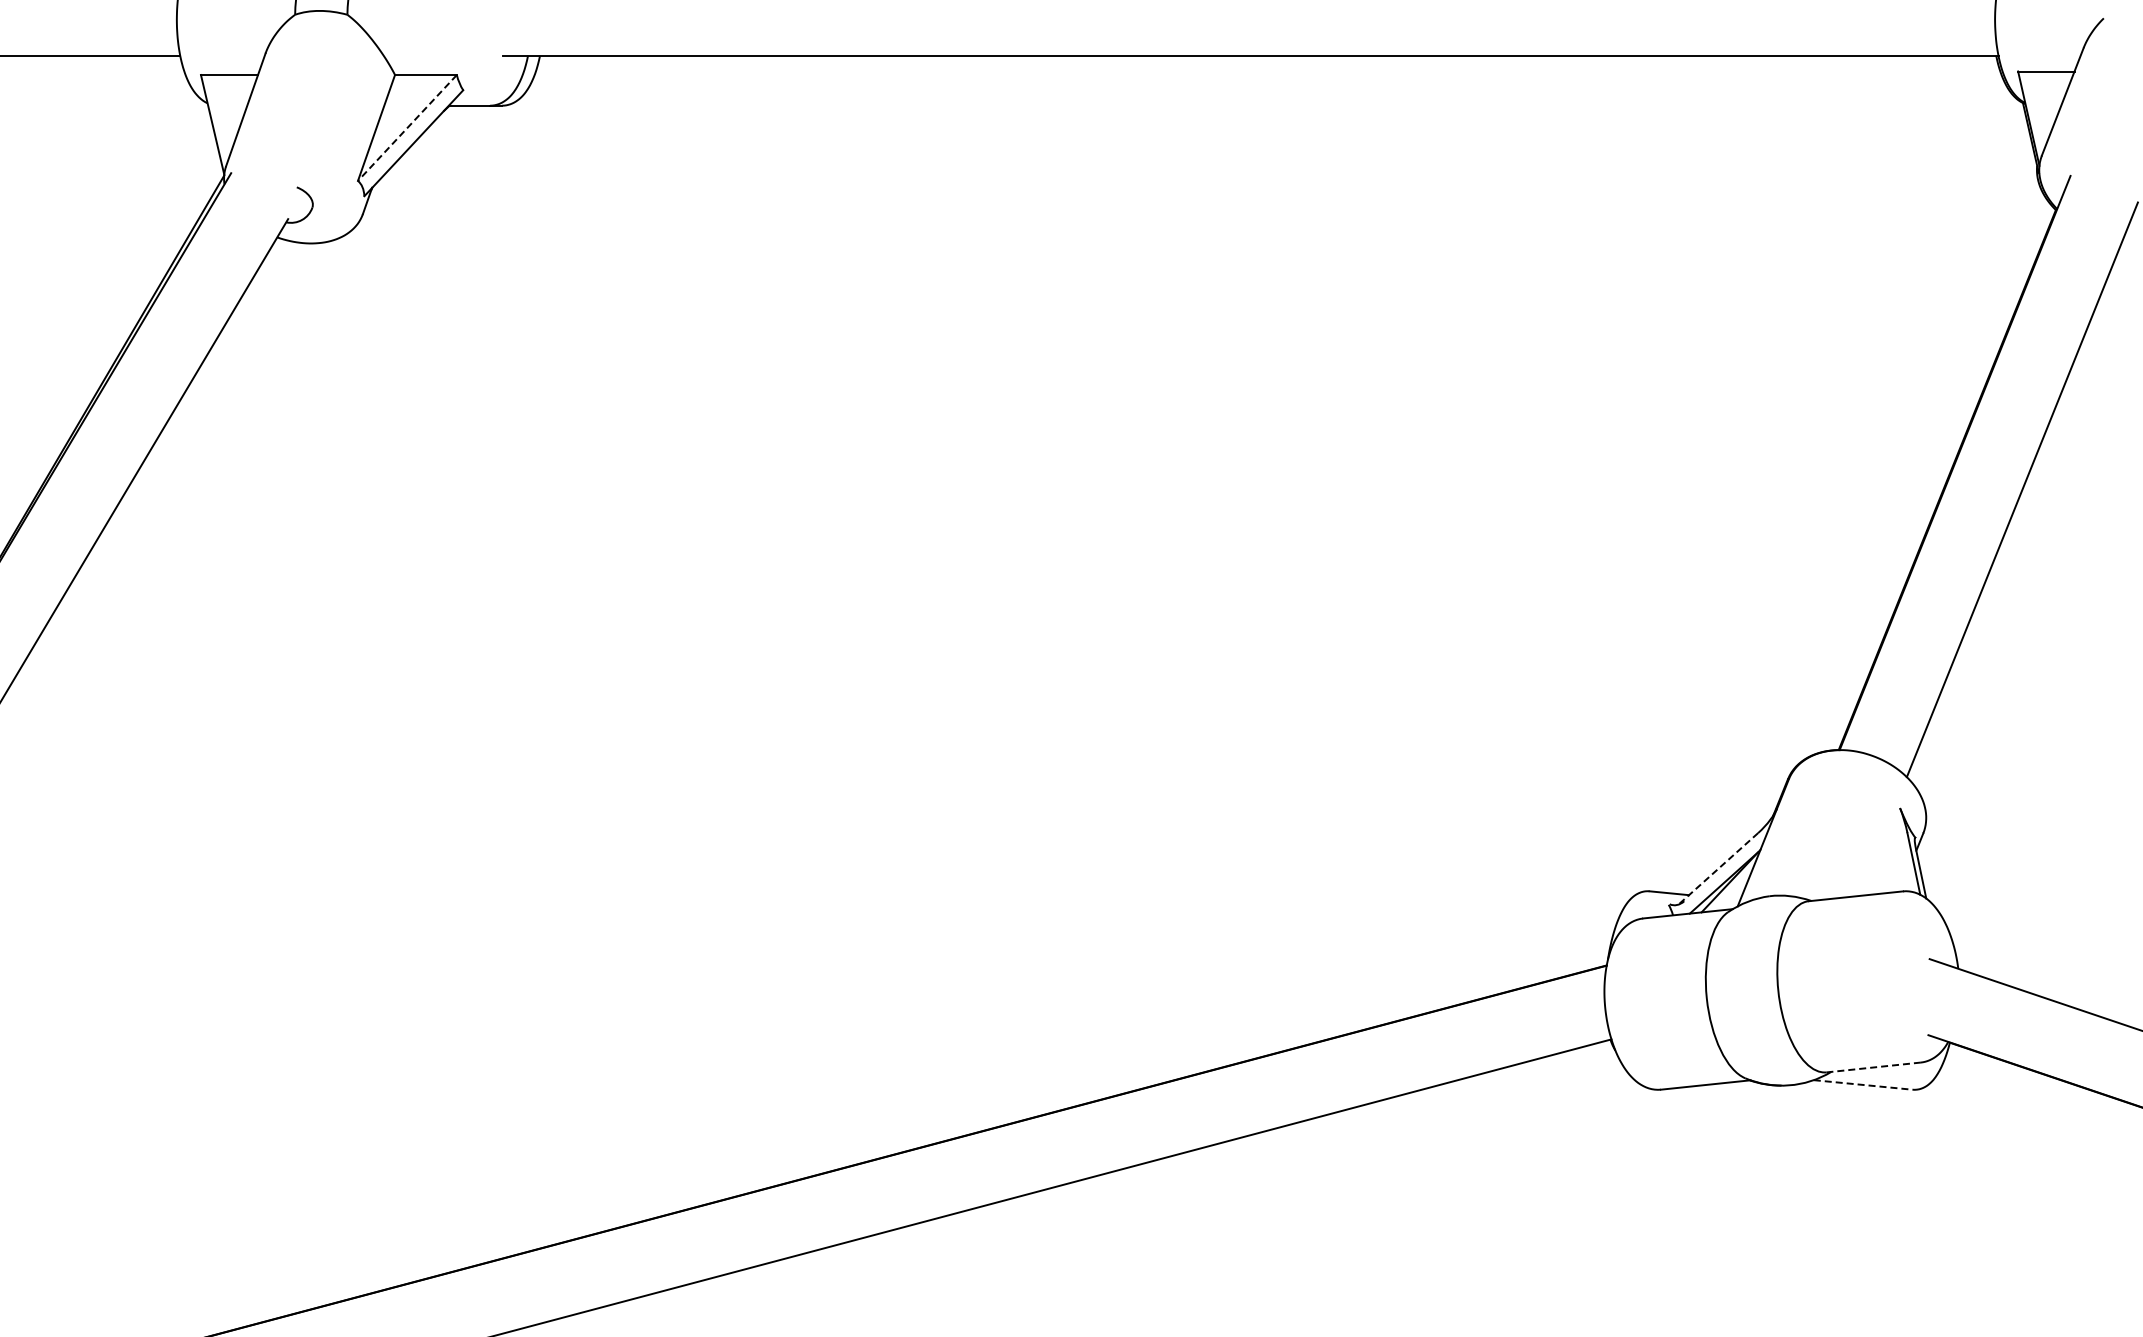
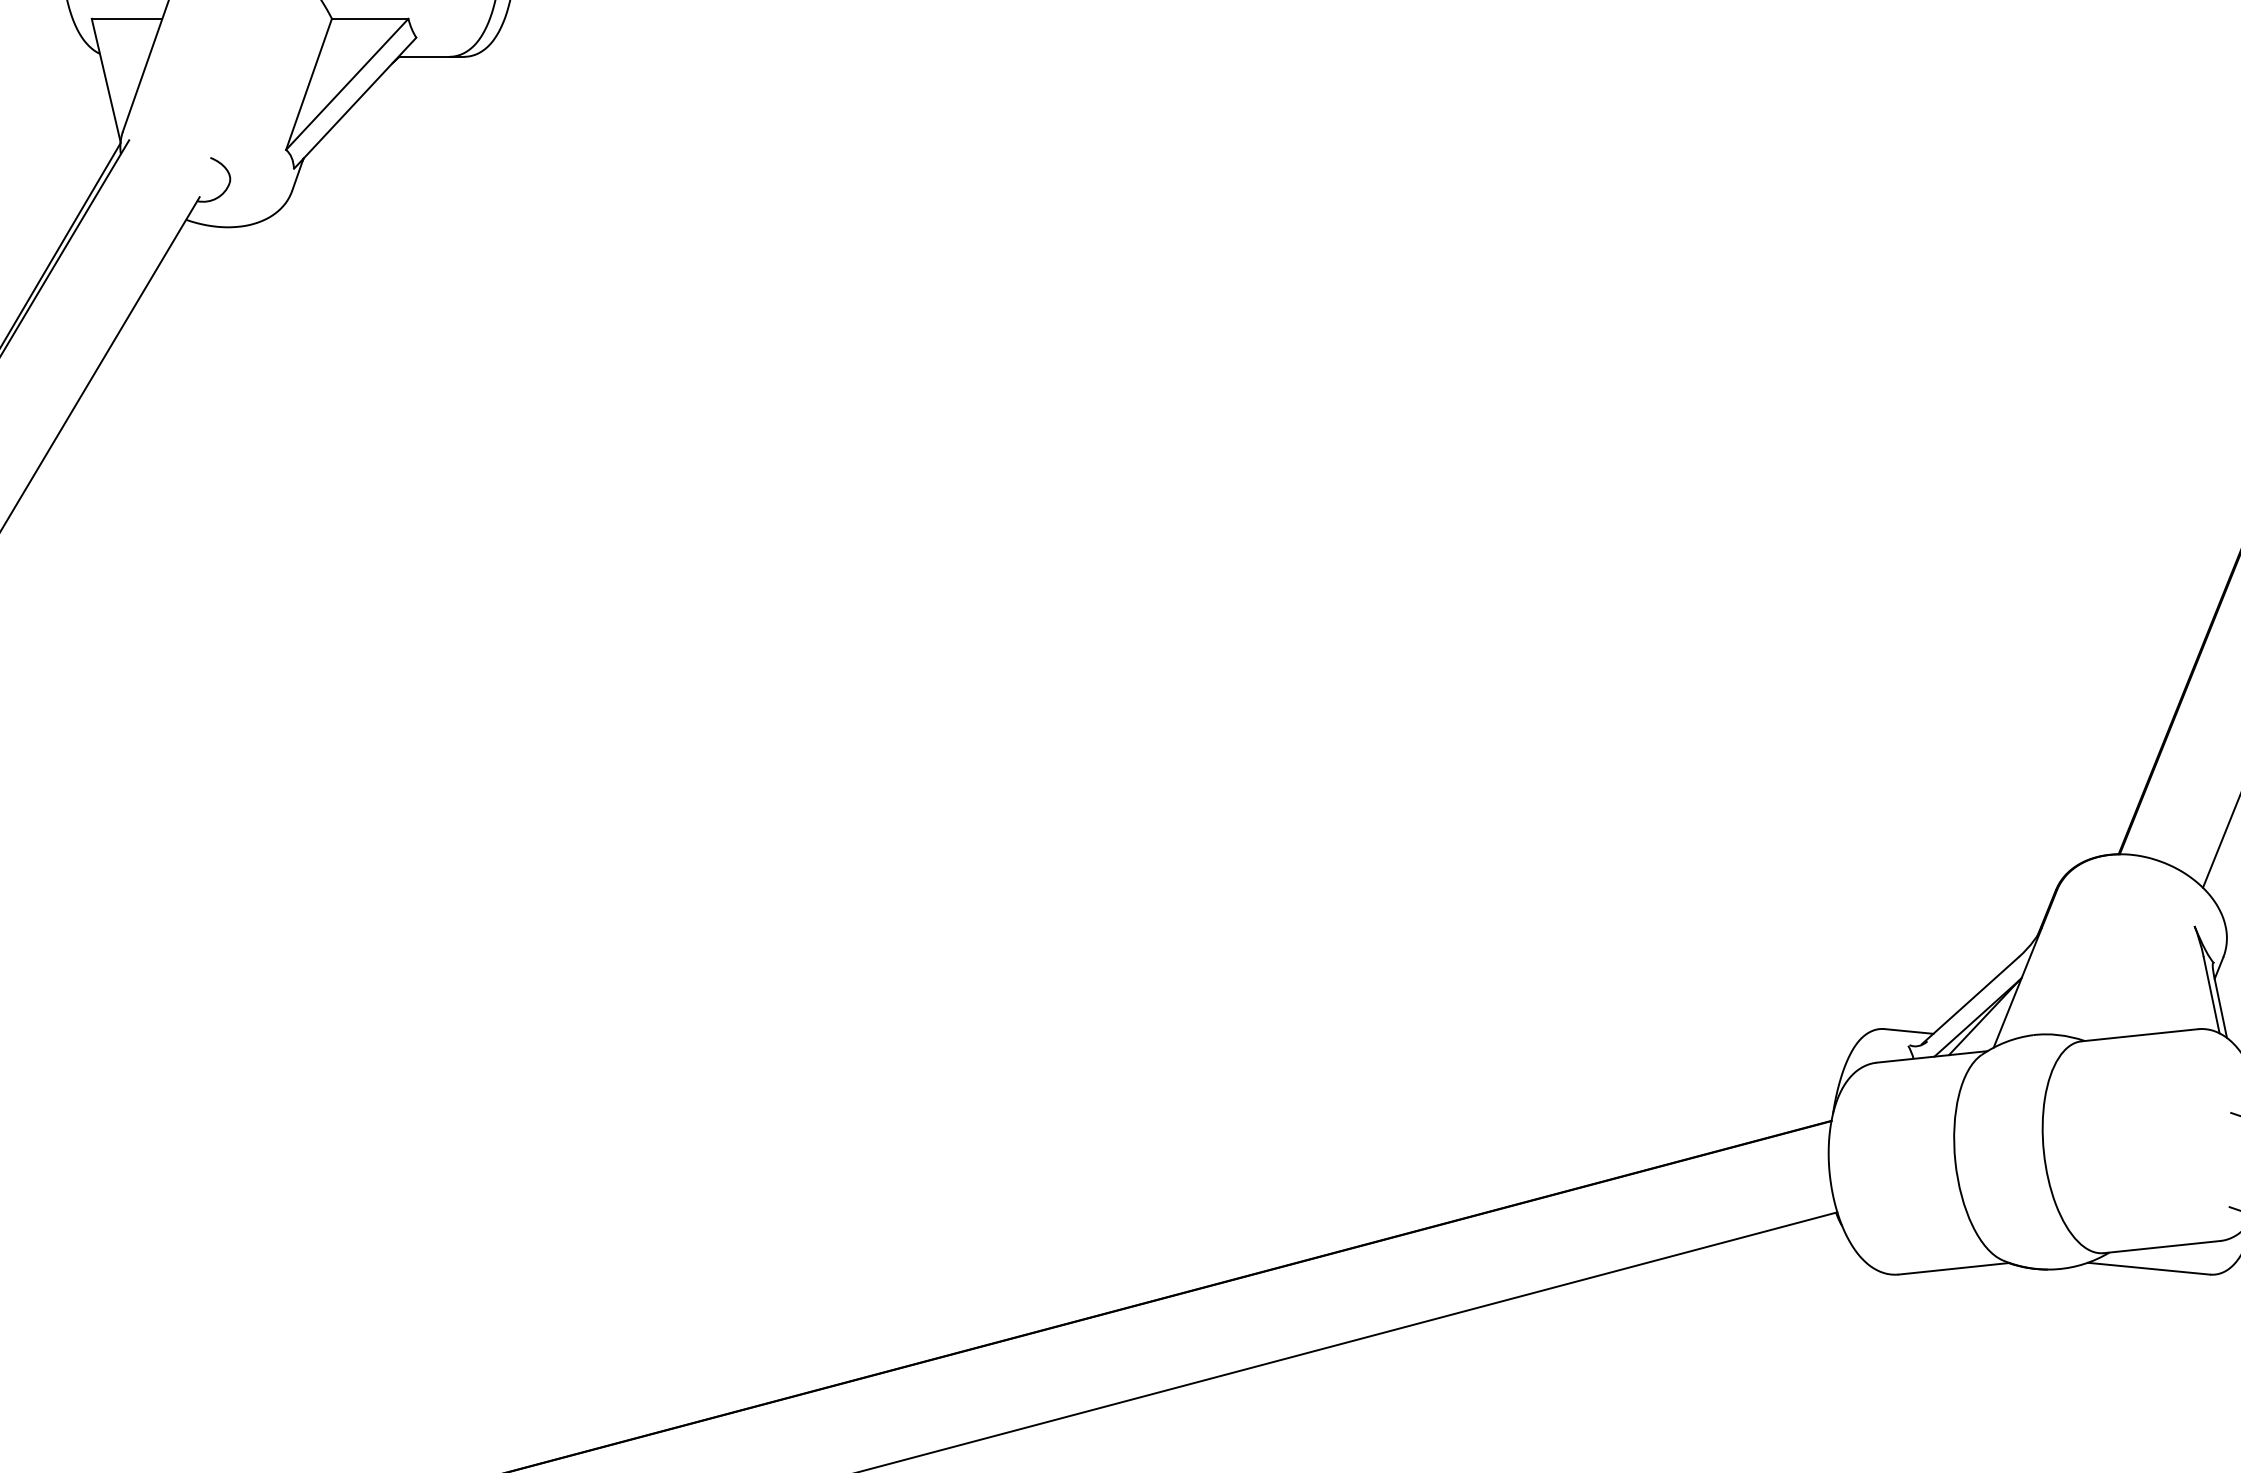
line: (407, 128) -> (347, 85), dashed -> solid
line: (1718, 868) -> (1969, 1000), dashed -> solid
line: (1873, 1067) -> (2161, 1247), dashed -> solid
line: (1863, 1084) -> (2149, 1268), dashed -> solid

